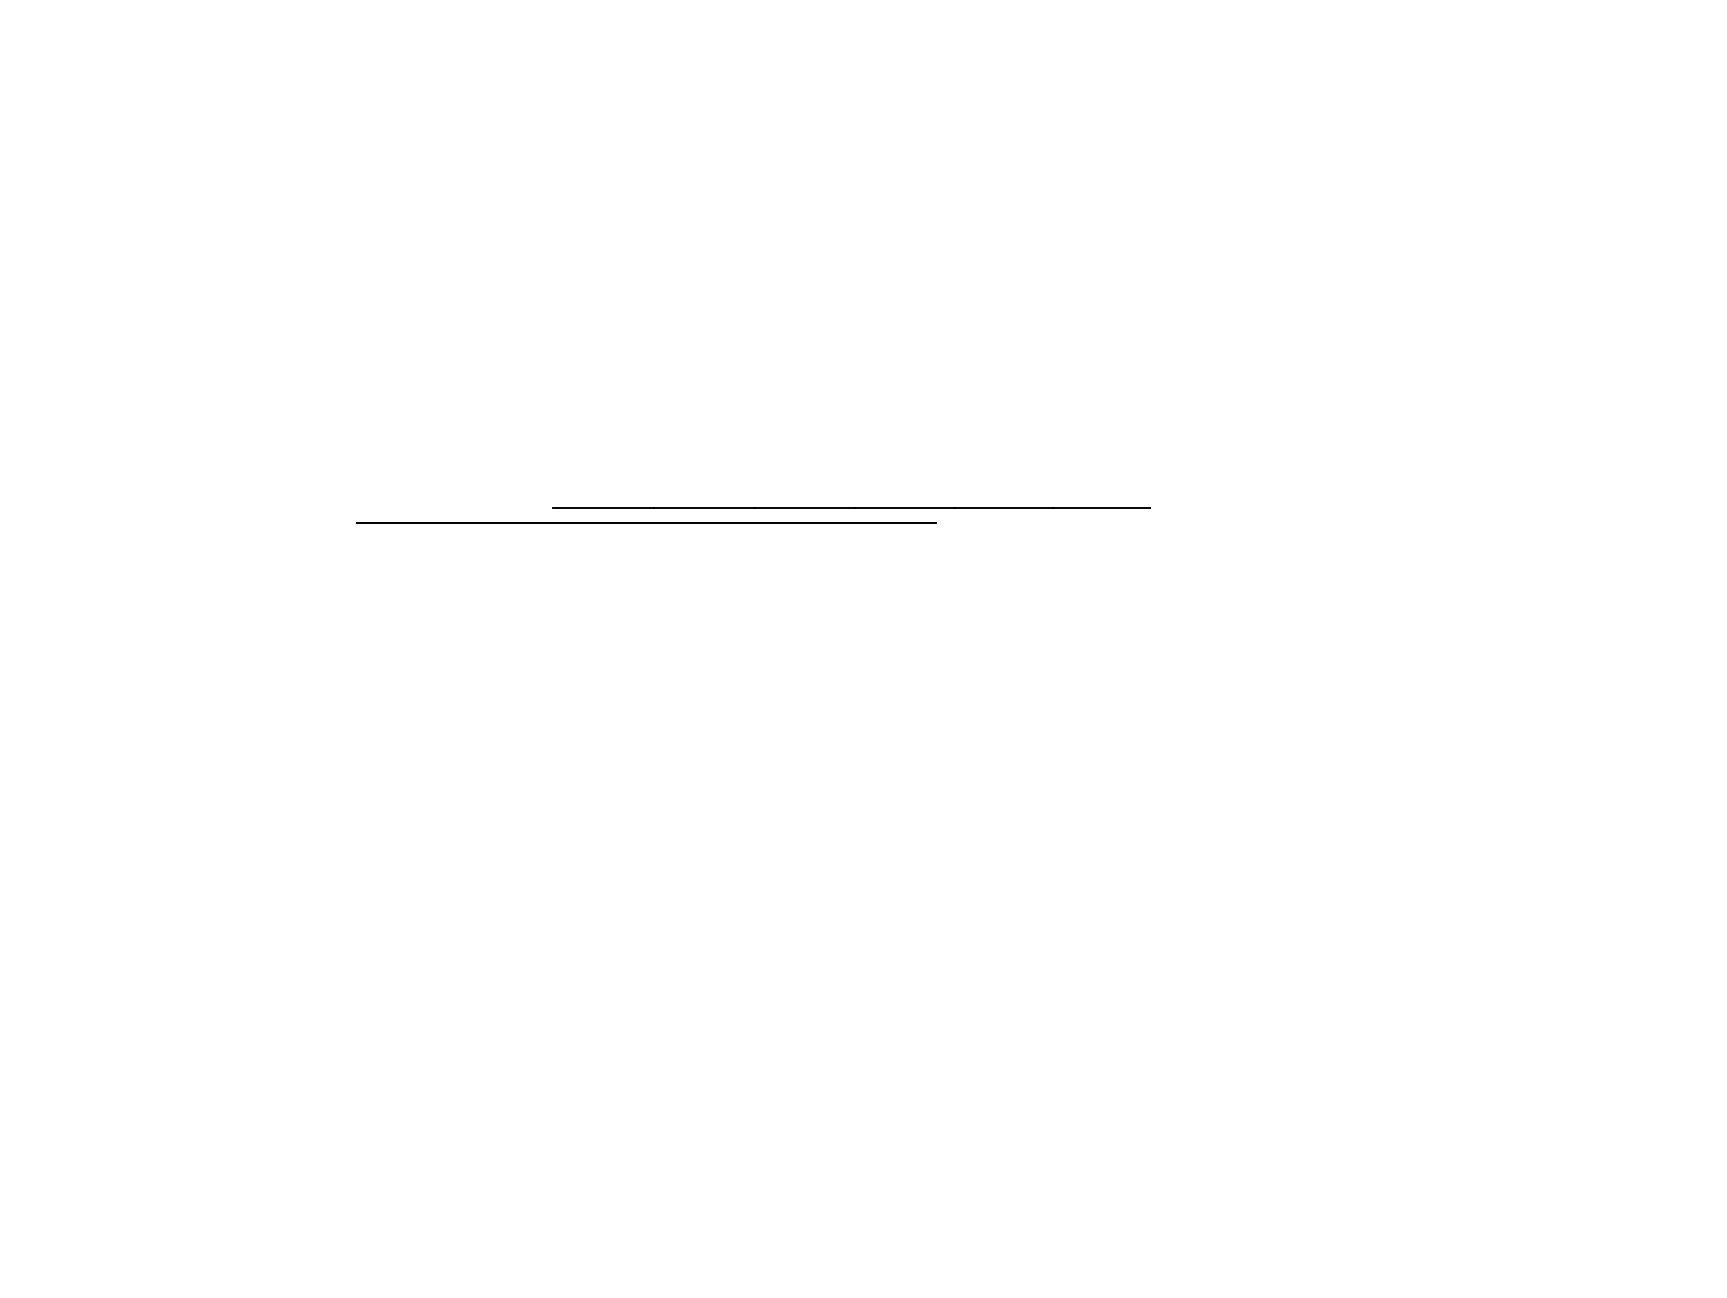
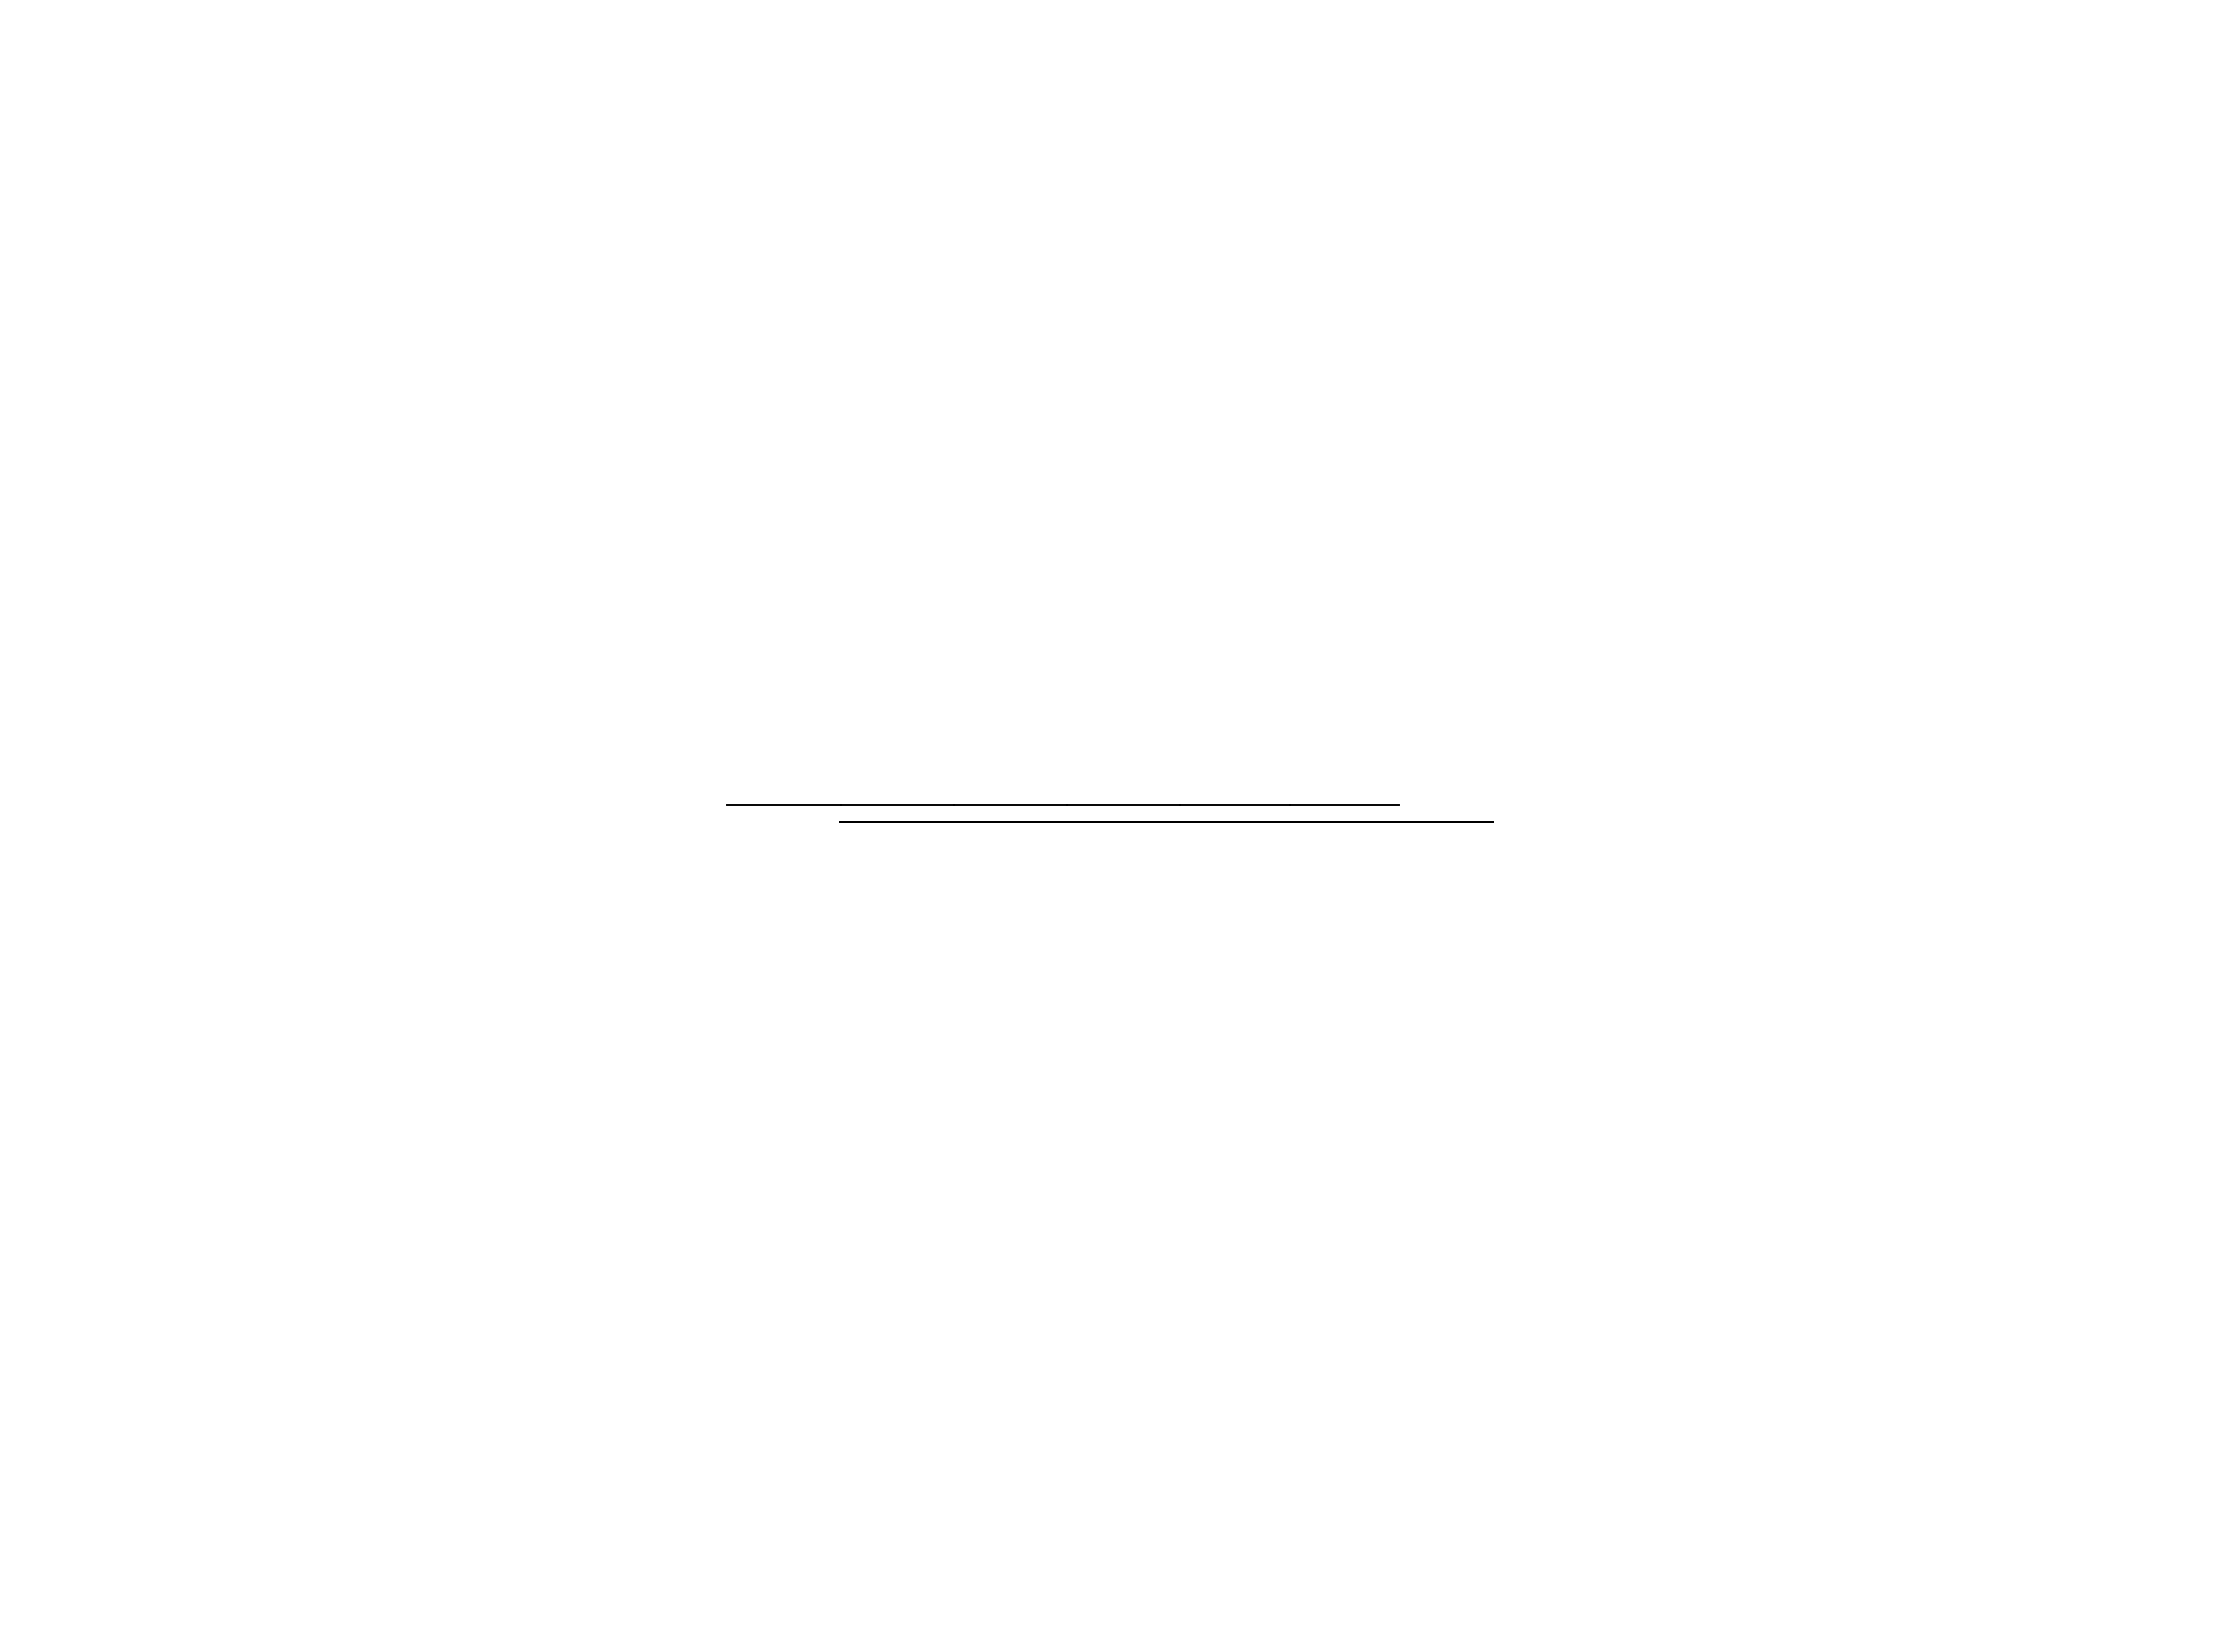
line: (850, 507) -> (1062, 804), moved

